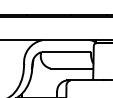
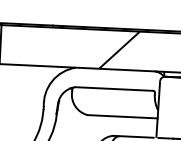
hatch: (68, 28) -> (119, 50), added

